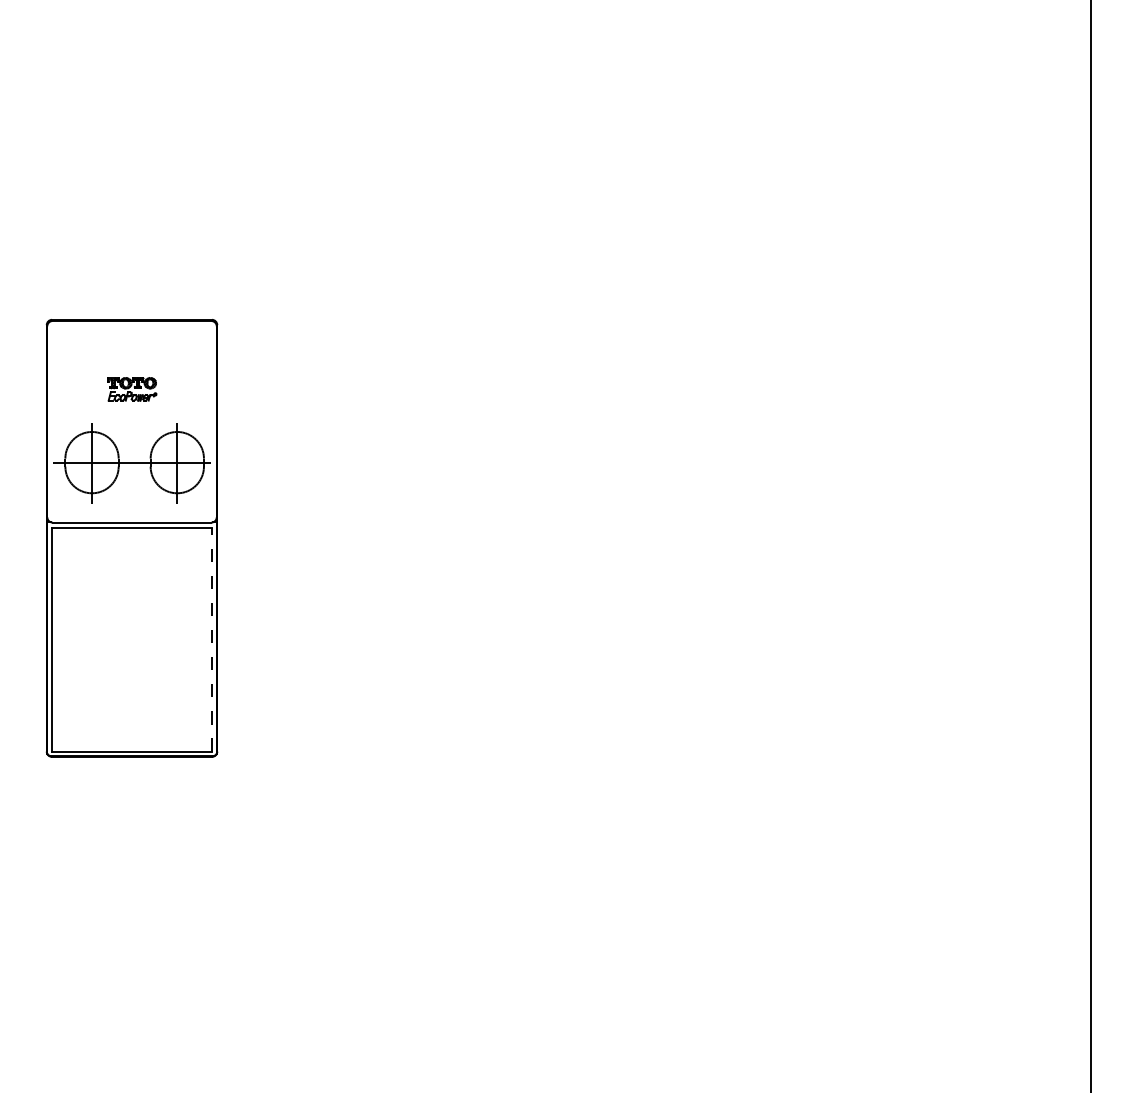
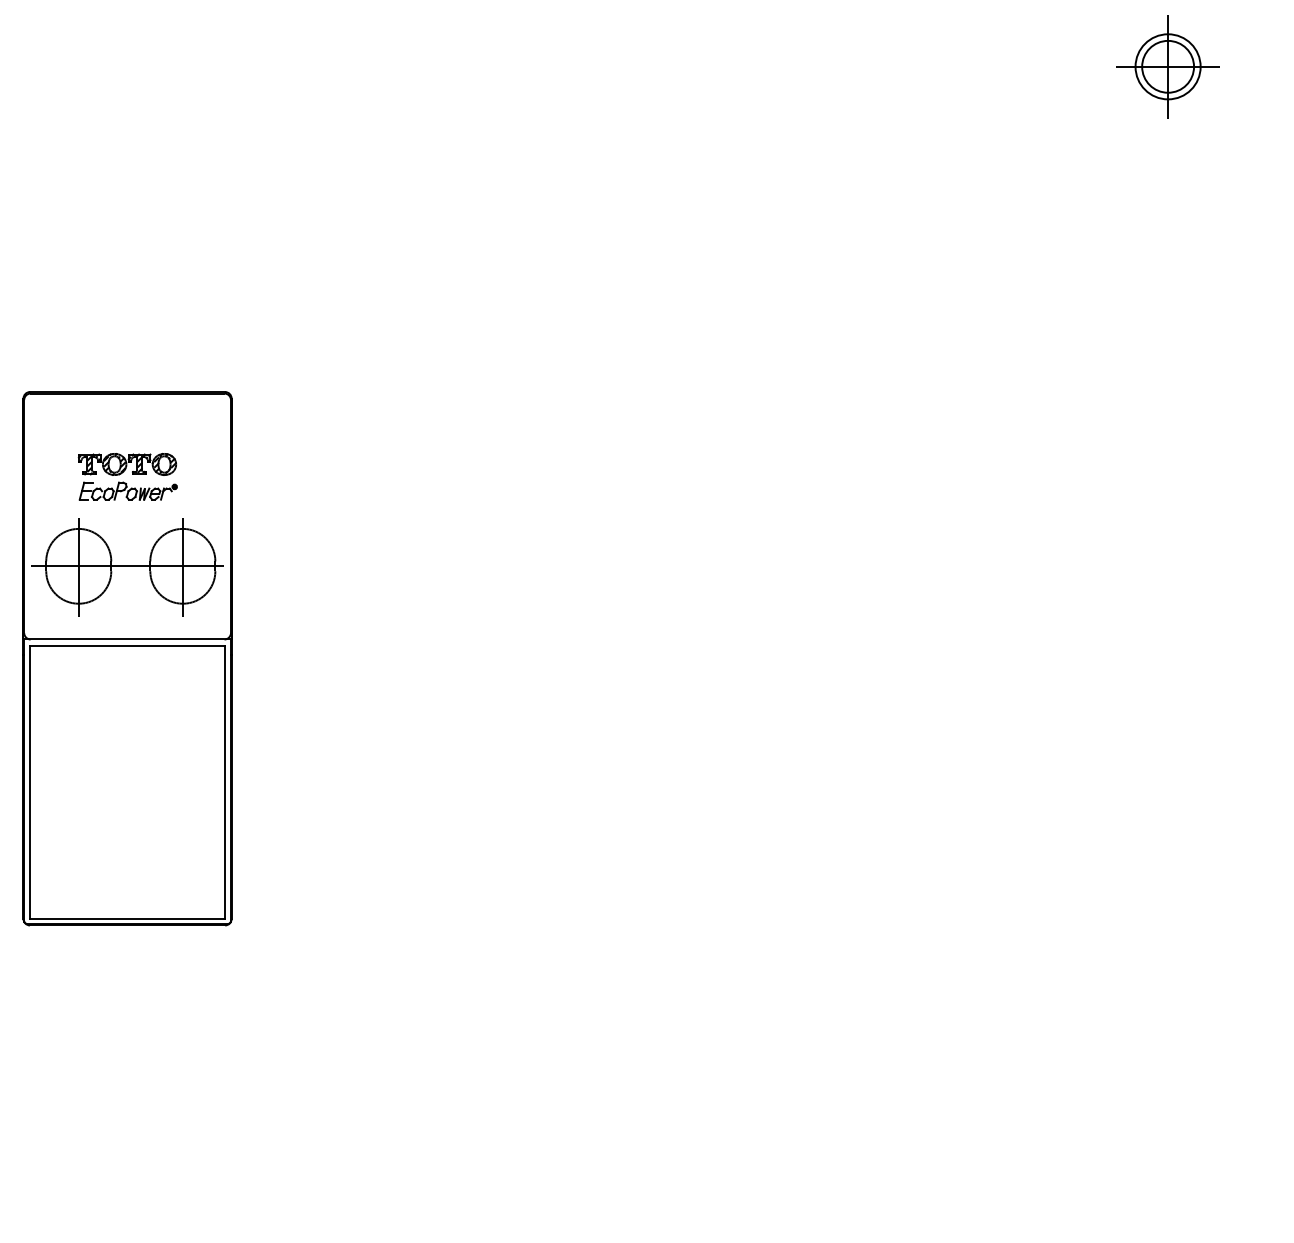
part: (984, 53) -> (1167, 67), added
part: (132, 389) -> (128, 477), size x1.67
line: (211, 639) -> (224, 782), dashed -> solid

